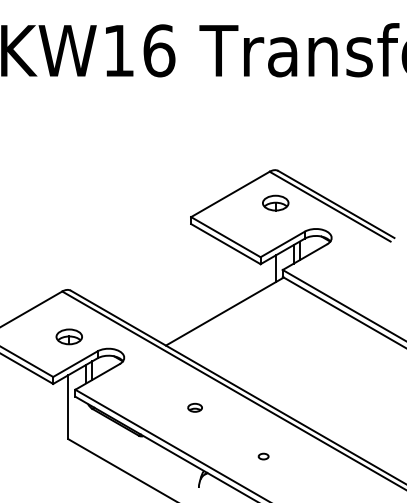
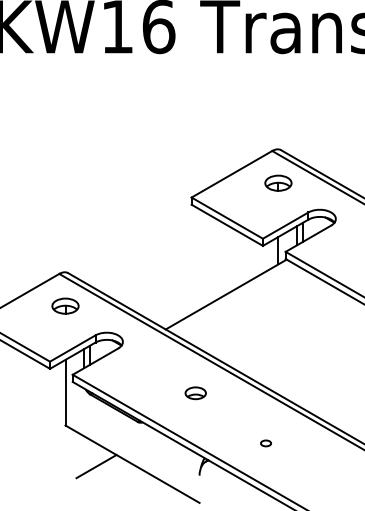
part: (68, 336) -> (64, 305), moved
part: (194, 407) -> (195, 393), size x1.43
line: (98, 478) -> (96, 465), added

